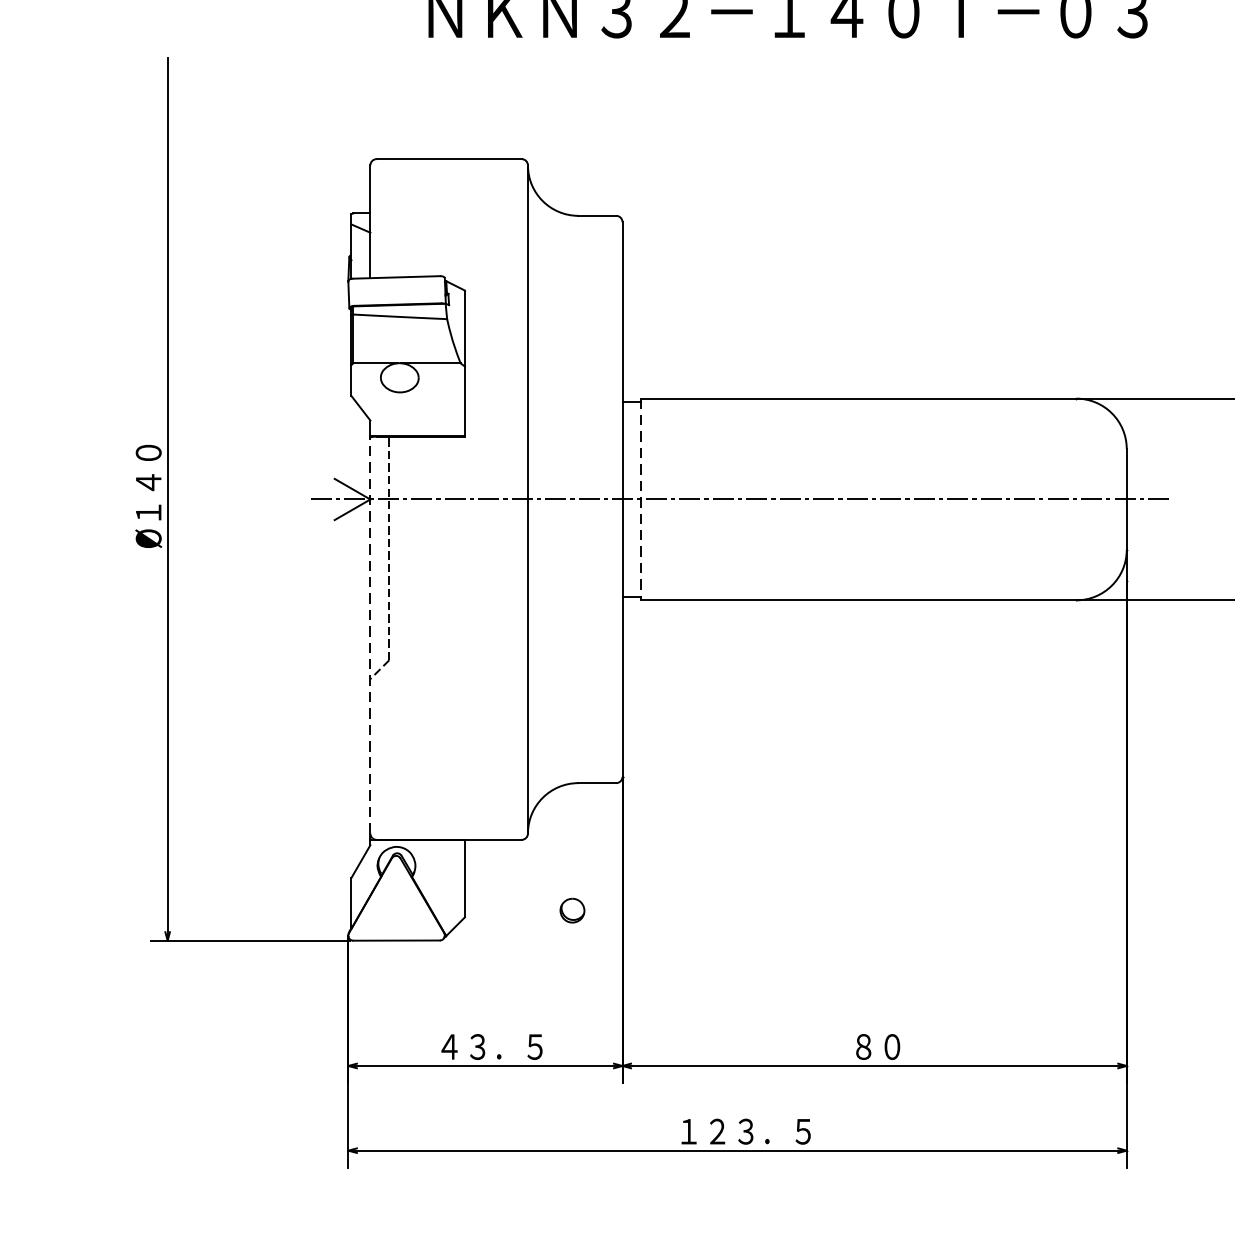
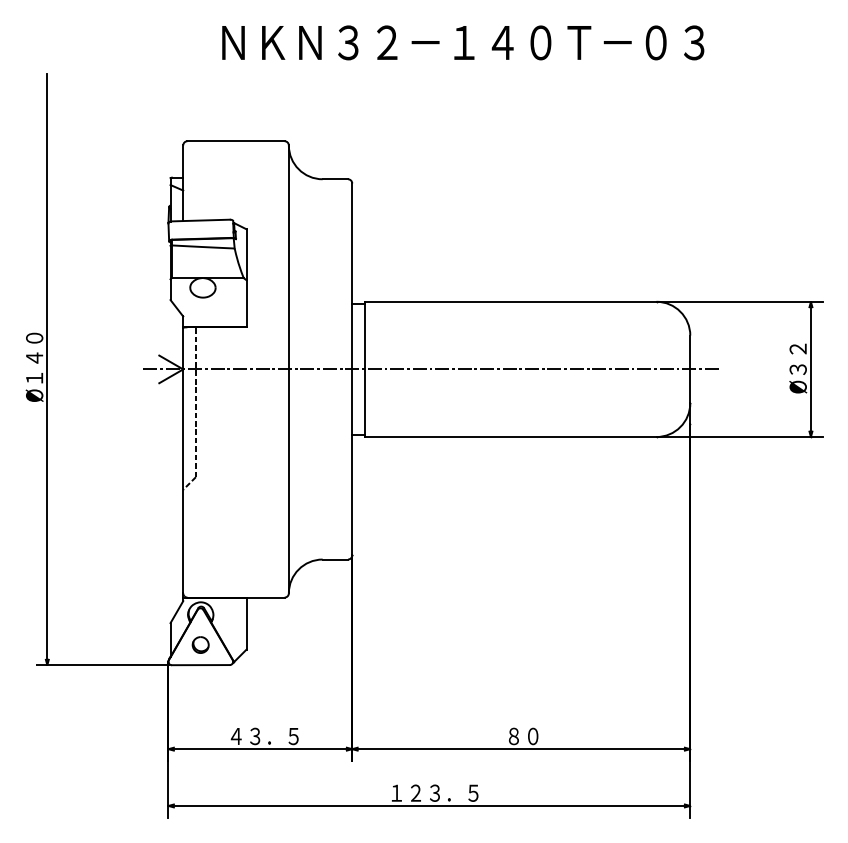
line: (640, 499) -> (364, 369), dashed -> solid
line: (370, 635) -> (183, 460), dashed -> solid
part: (572, 909) -> (200, 644), moved

